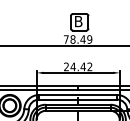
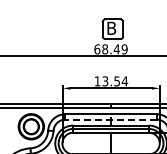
text: (66, 39) -> (97, 49), 78.49 -> 68.49
text: (78, 67) -> (111, 81), 24.42 -> 13.54
line: (78, 99) -> (111, 119), solid -> dashed

